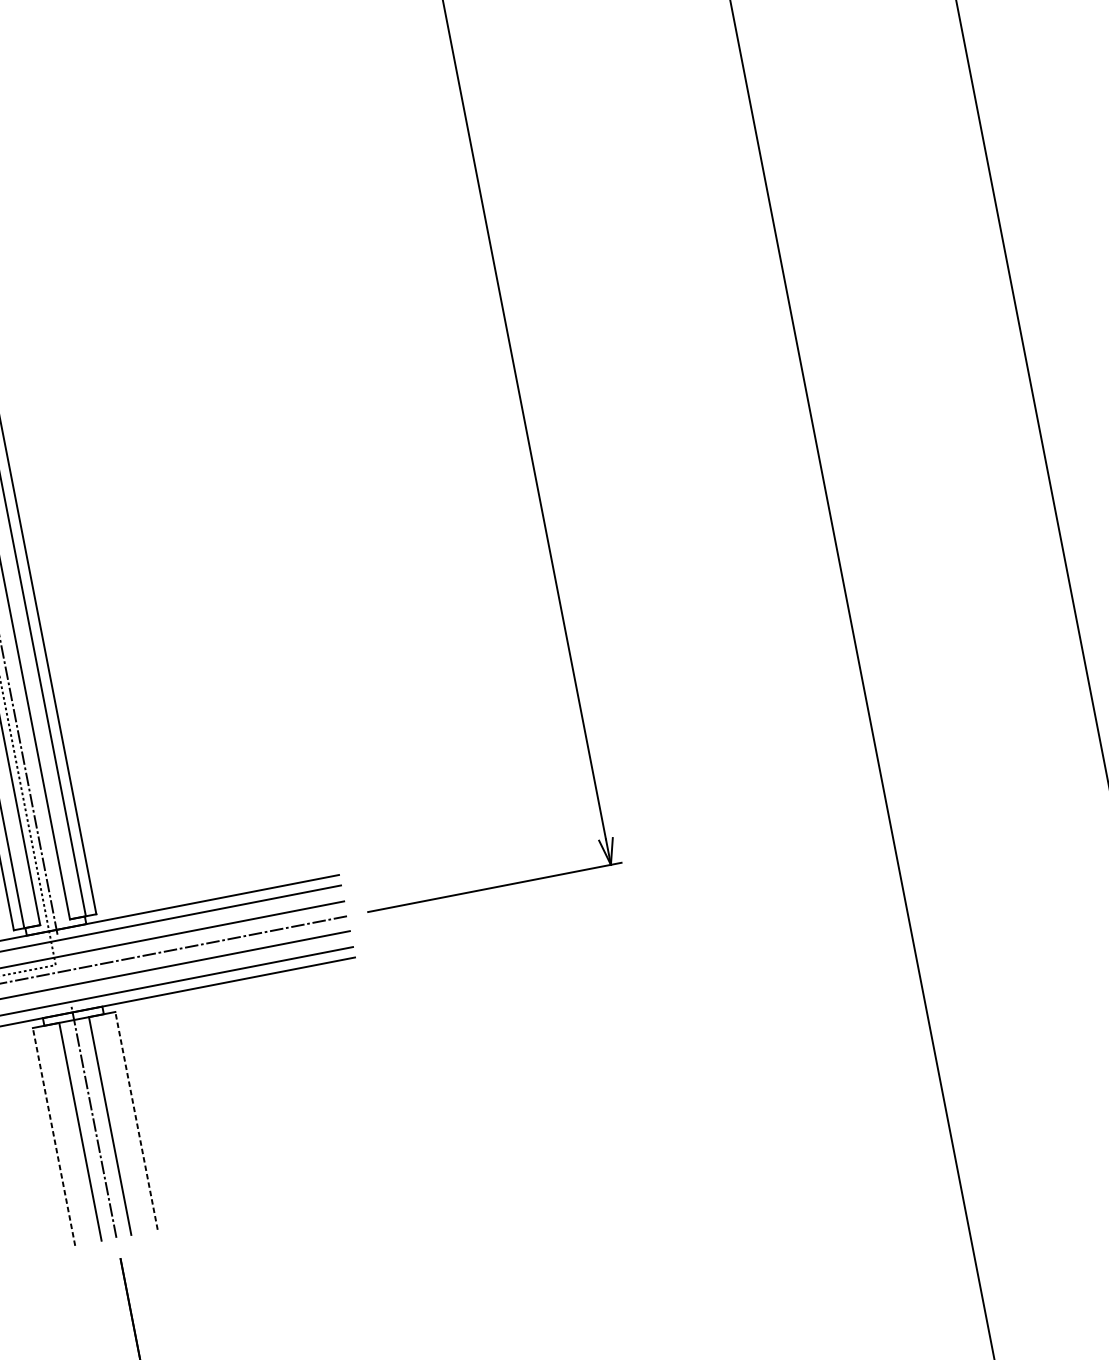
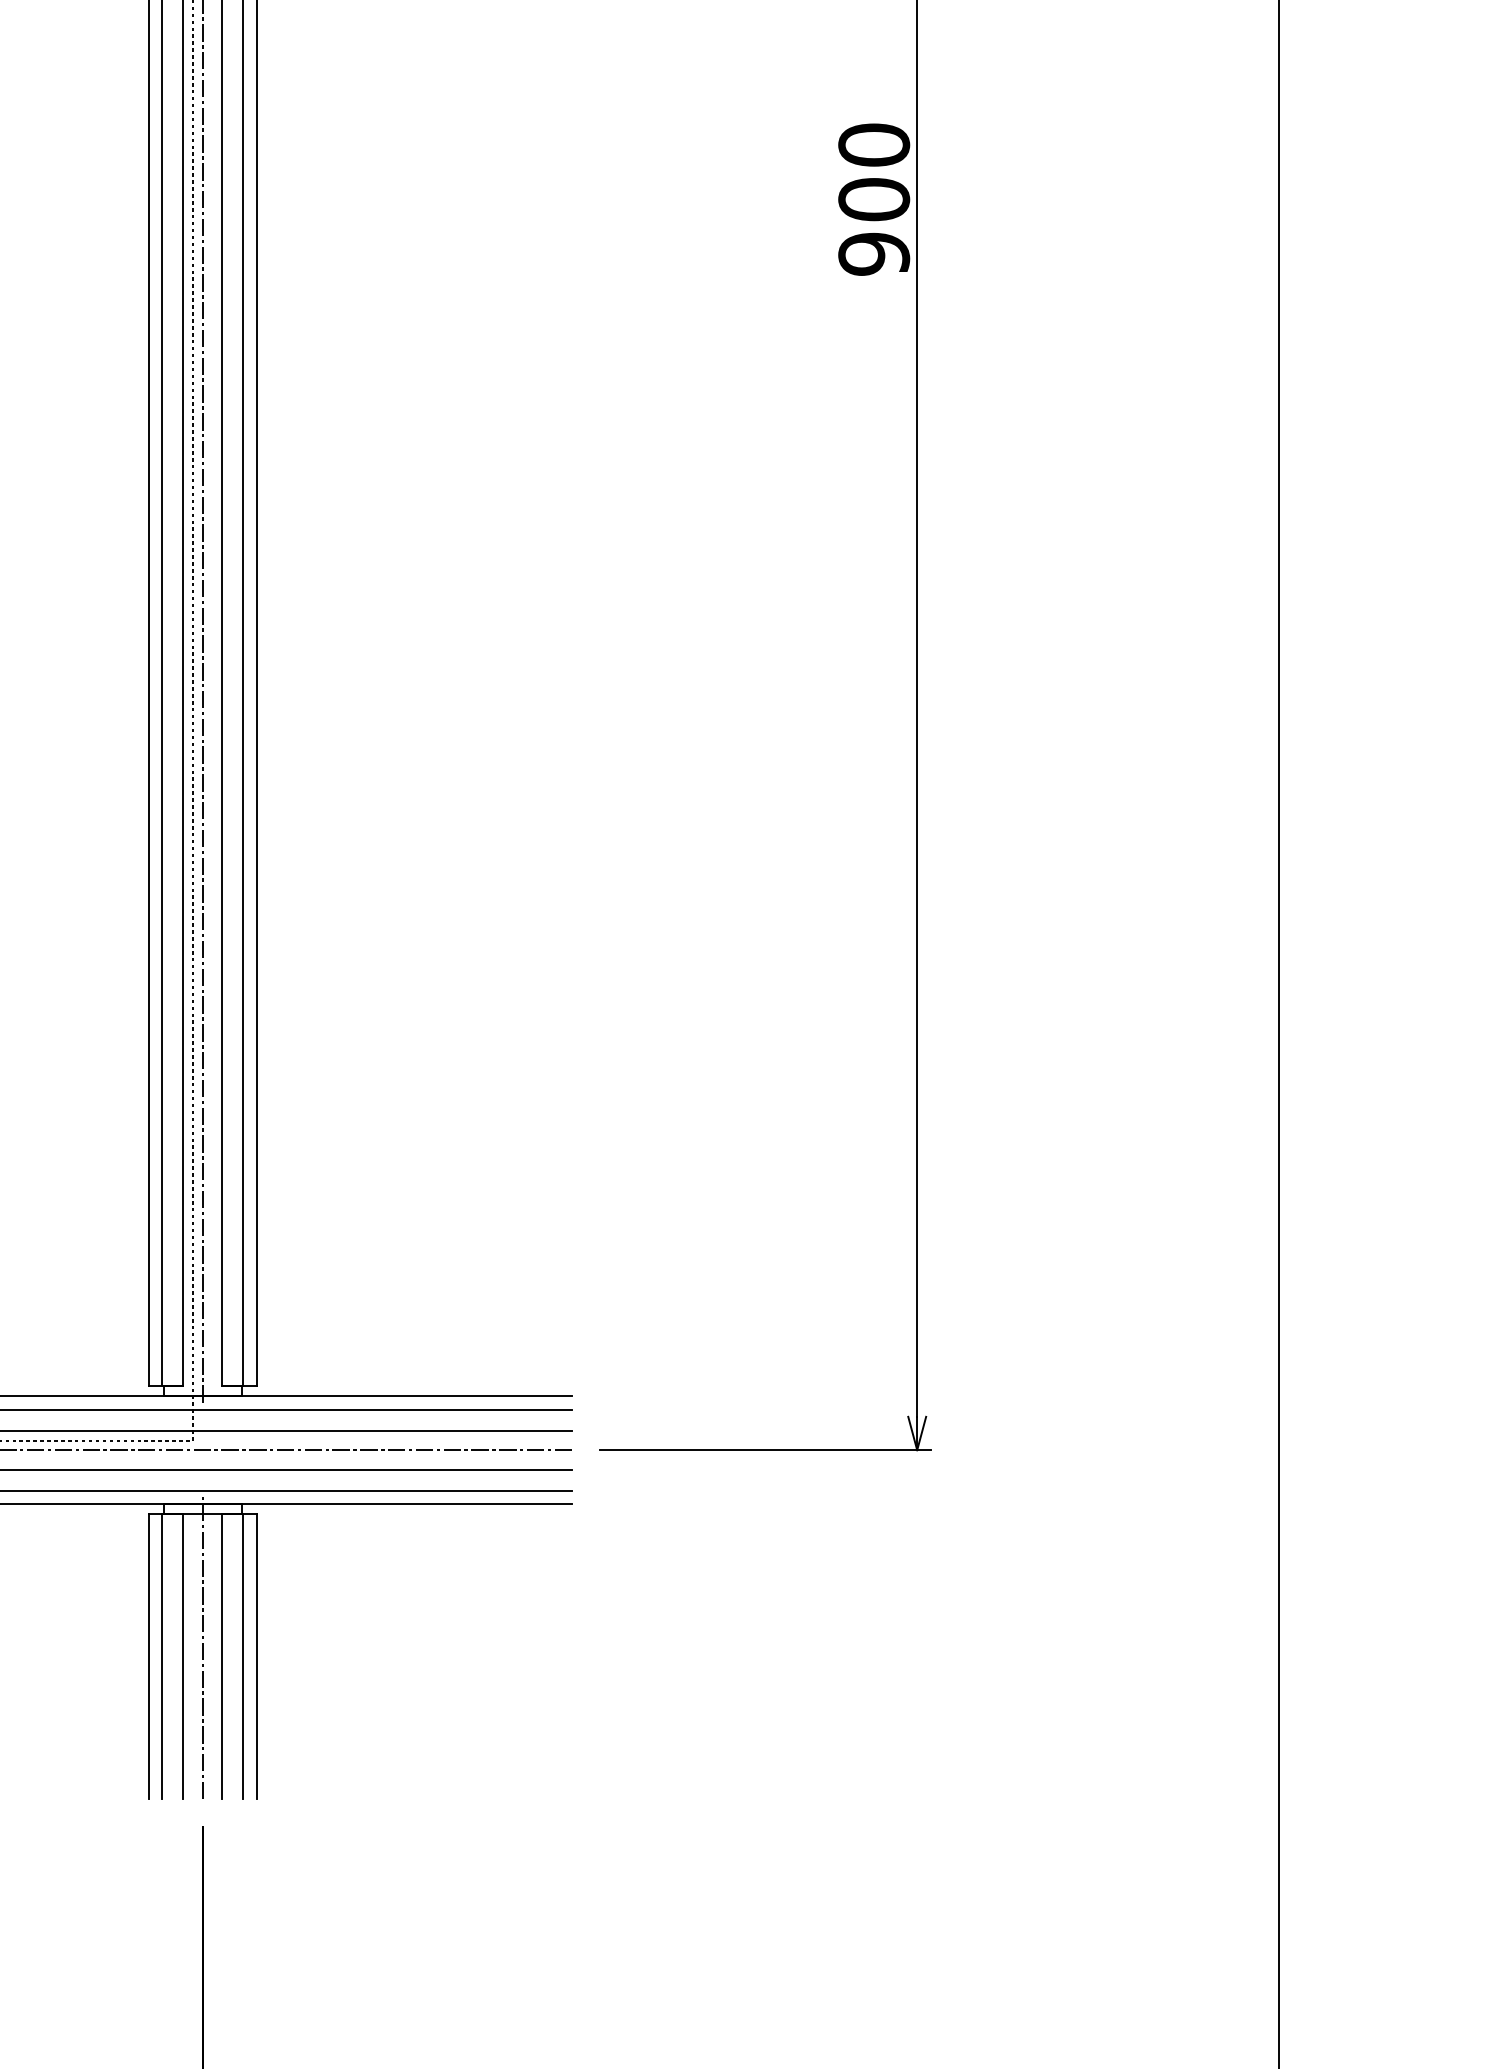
line: (136, 1120) -> (256, 1656), dashed -> solid
line: (126, 1122) -> (243, 1656), added
line: (64, 1134) -> (162, 1656), added
line: (53, 1136) -> (148, 1656), dashed -> solid

